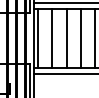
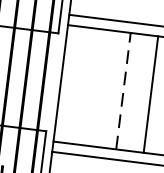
line: (38, 38) -> (69, 84), removed
line: (52, 38) -> (96, 87), removed
line: (66, 38) -> (123, 91), solid -> dashed

